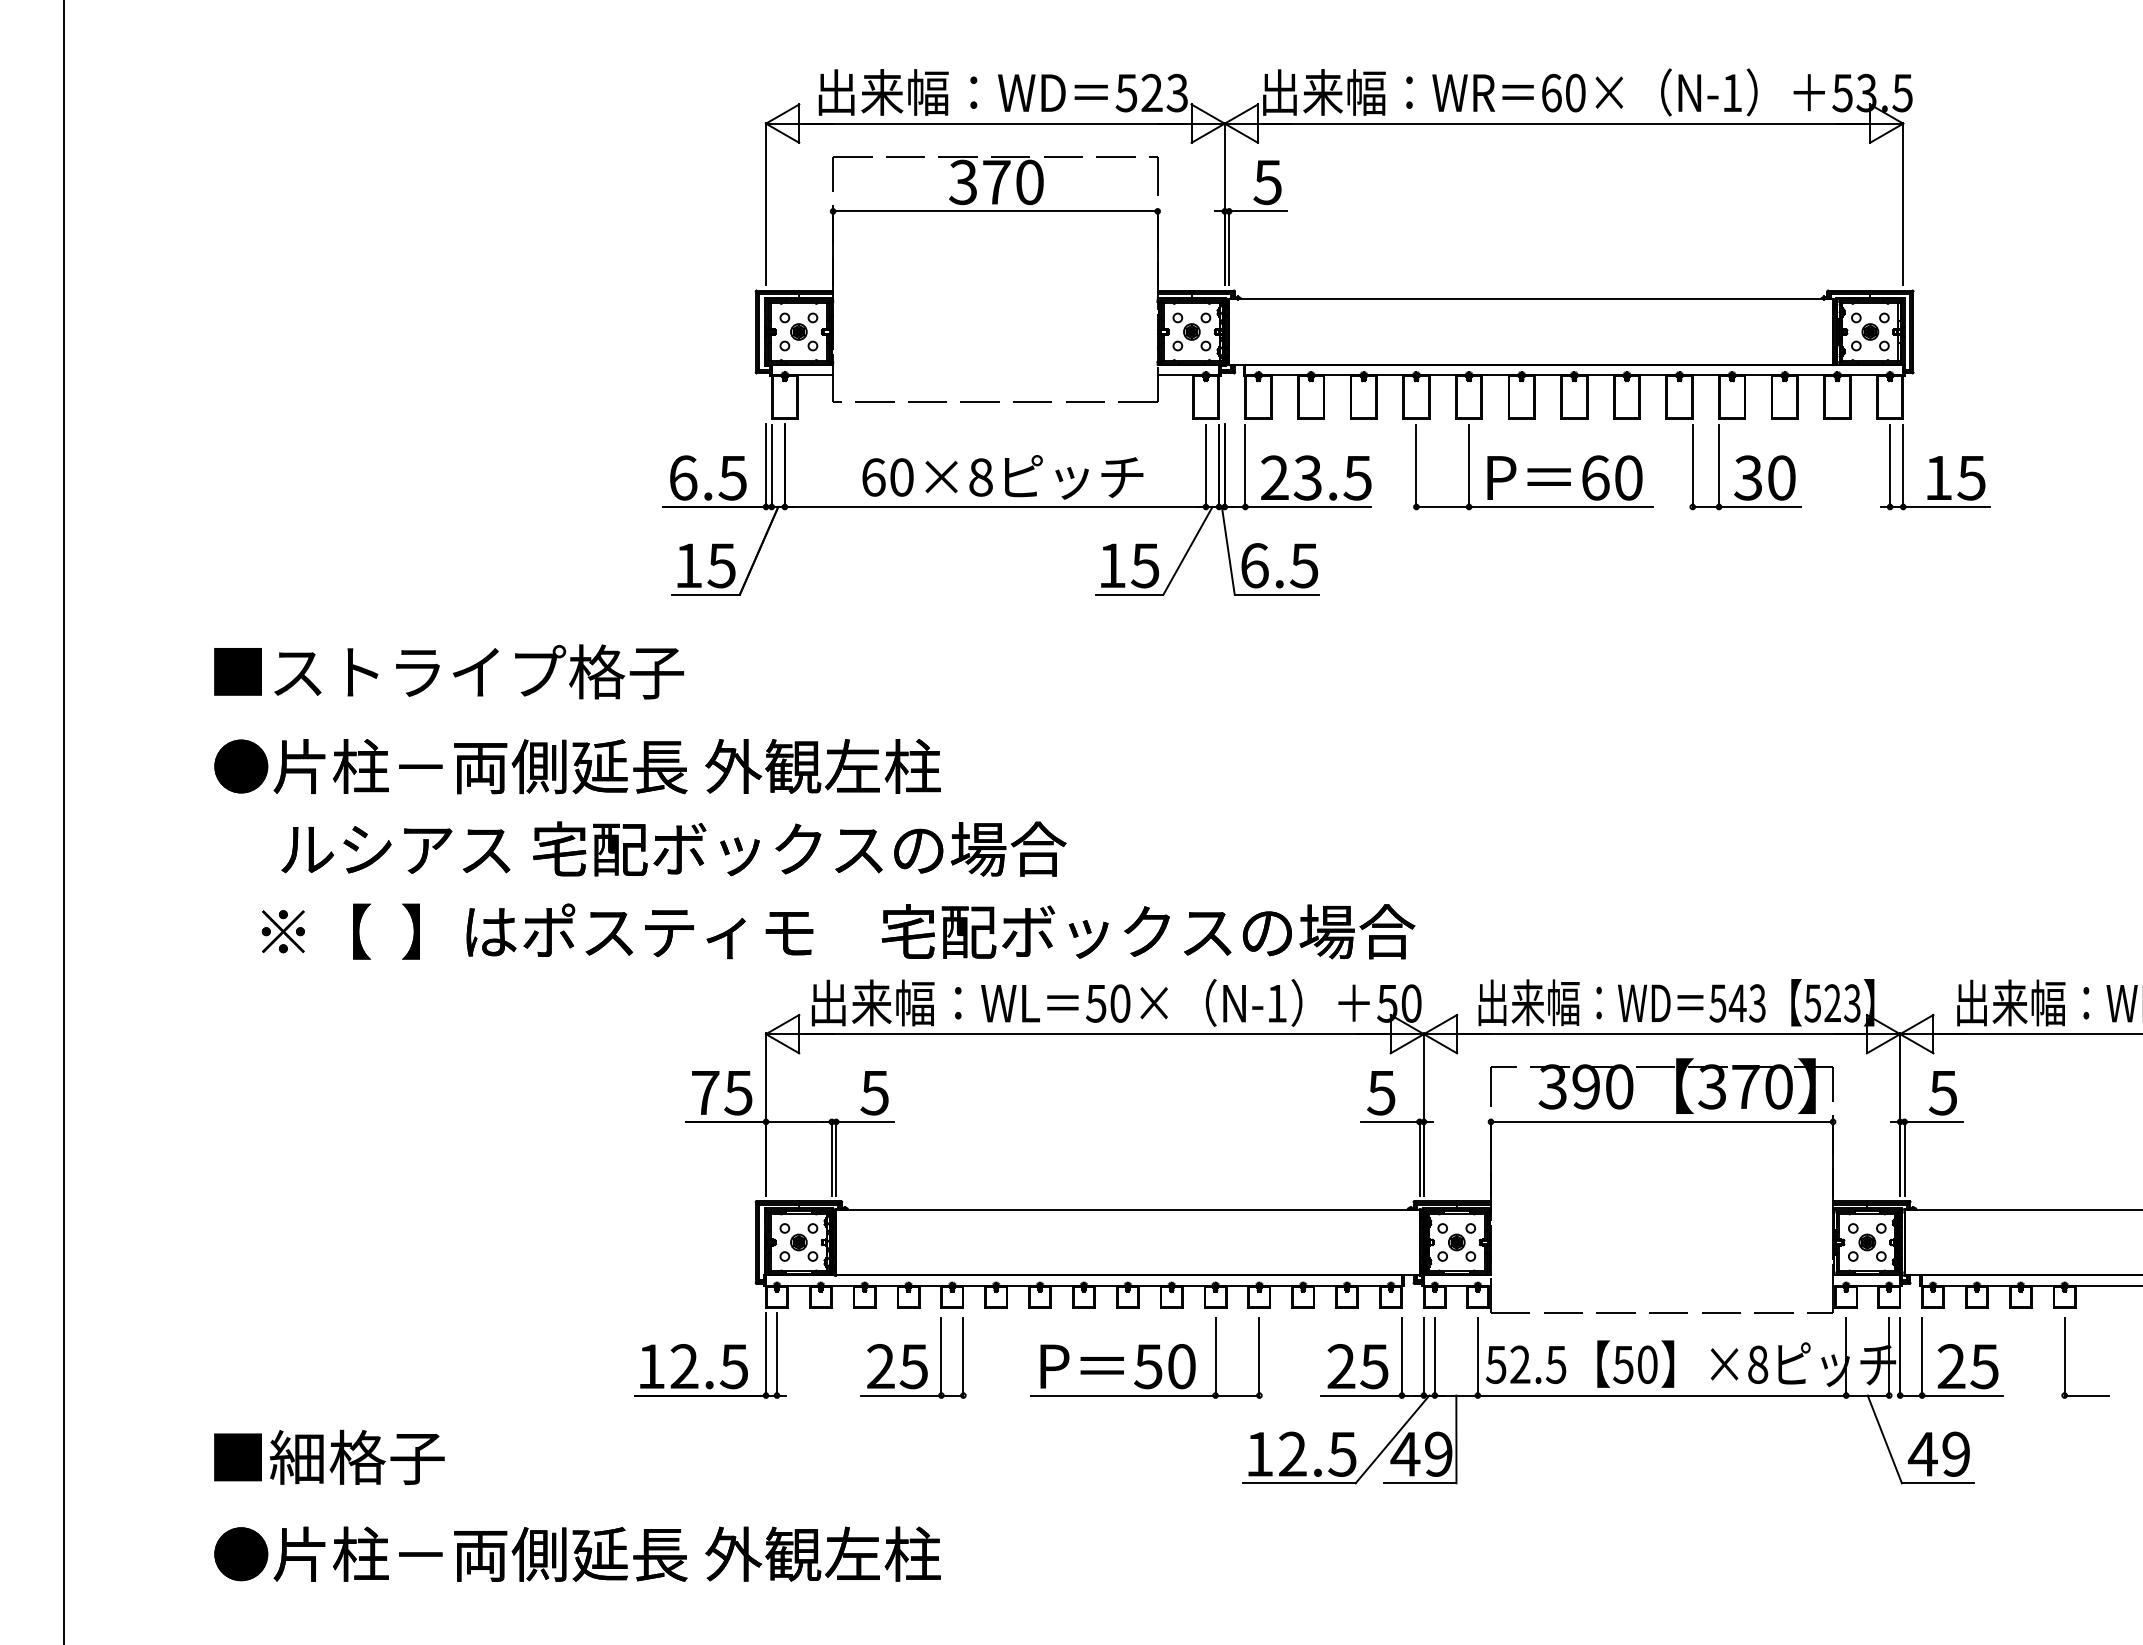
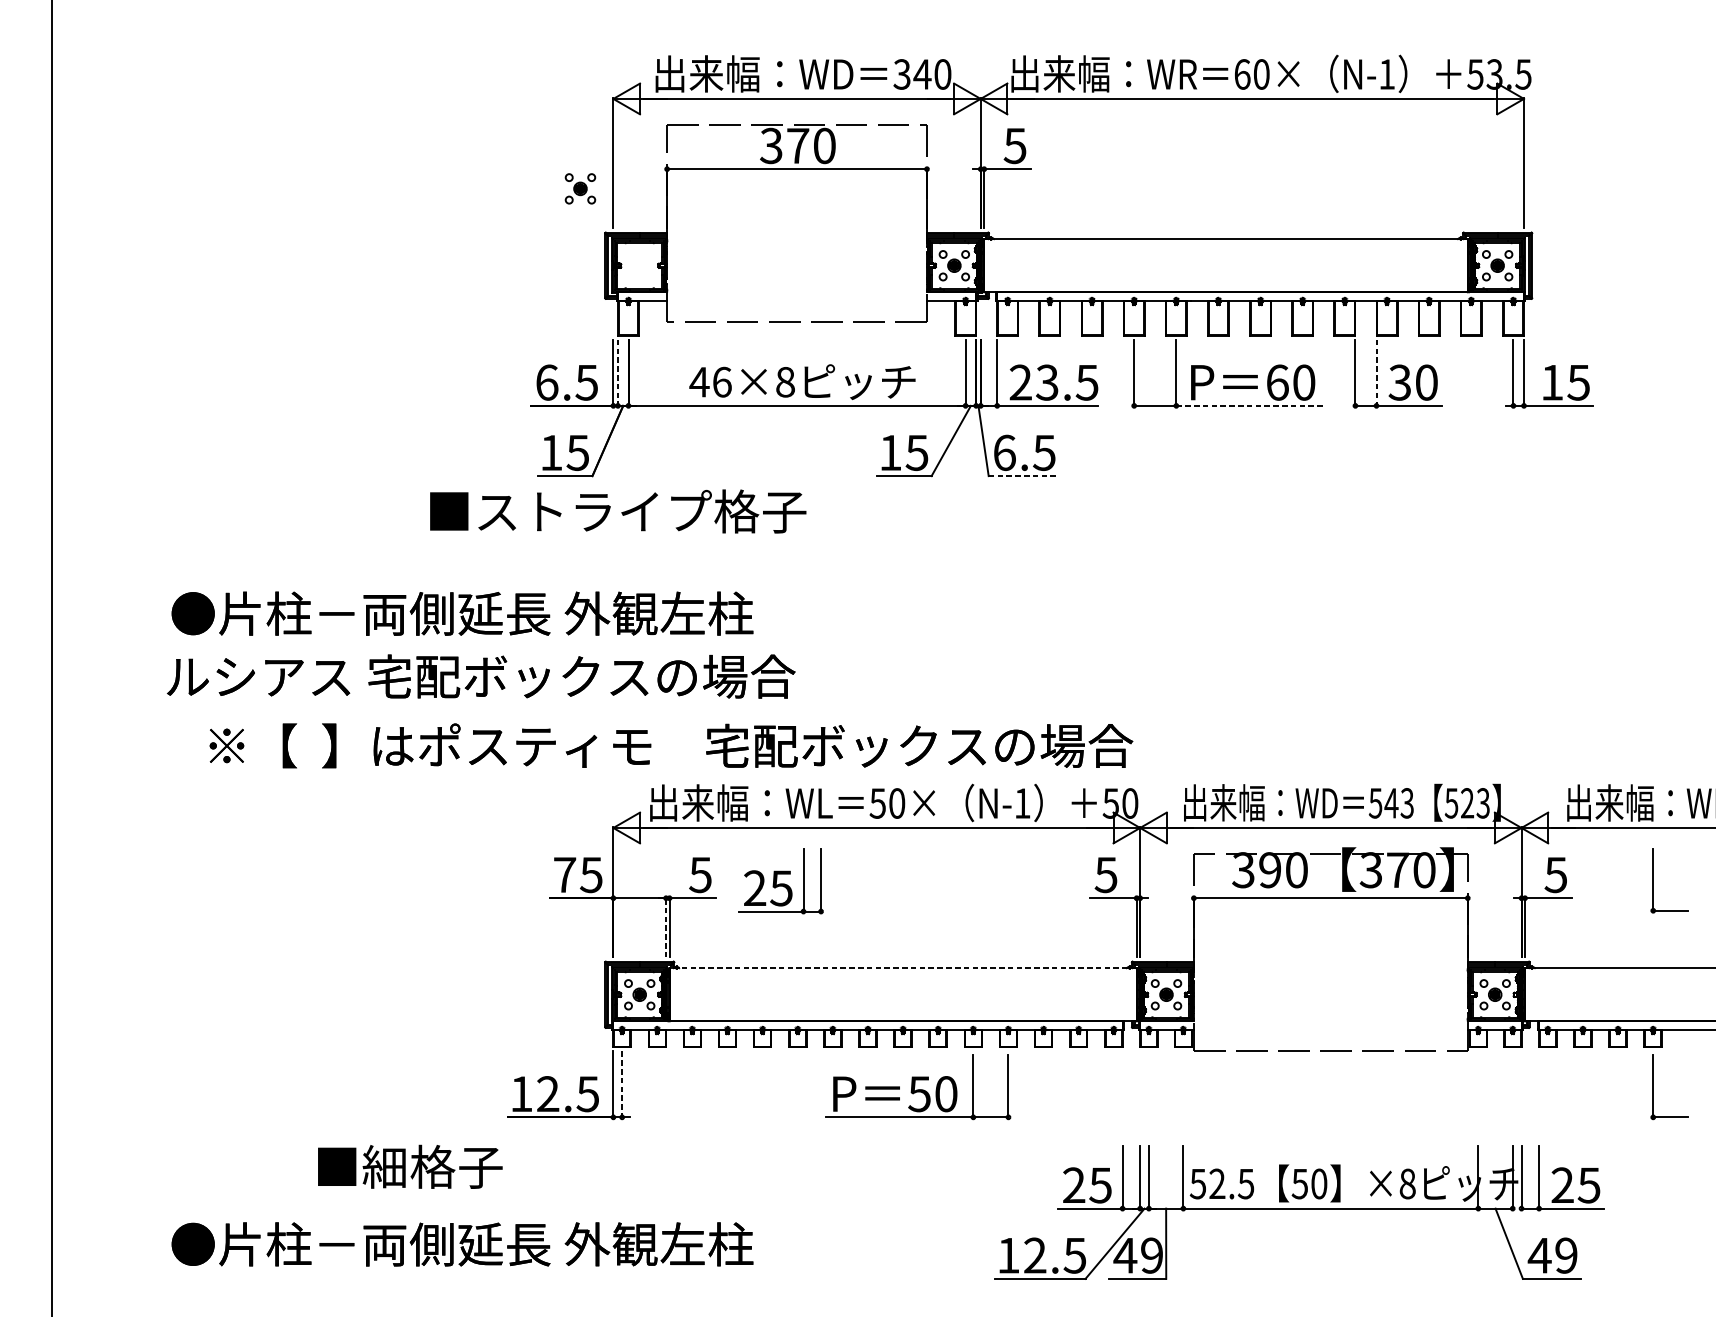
text: (1151, 92) -> (922, 73), 523 -> 340
part: (798, 331) -> (580, 188), moved
line: (771, 466) -> (617, 373), solid -> dashed
line: (1719, 466) -> (1376, 373), solid -> dashed
text: (886, 477) -> (709, 382), 60×8 -> 46×8
line: (1561, 506) -> (1250, 405), solid -> dashed
line: (1277, 594) -> (1022, 475), solid -> dashed
text: (449, 671) -> (618, 511), moved
text: (673, 848) -> (480, 676), moved
part: (2065, 1099) -> (1653, 880), added
line: (831, 1157) -> (665, 926), solid -> dashed
line: (1127, 1209) -> (902, 968), solid -> dashed
line: (776, 1354) -> (621, 1084), solid -> dashed
part: (913, 1357) -> (781, 881), moved
part: (1622, 1400) -> (1299, 1212), moved
text: (329, 1456) -> (410, 1166), moved

